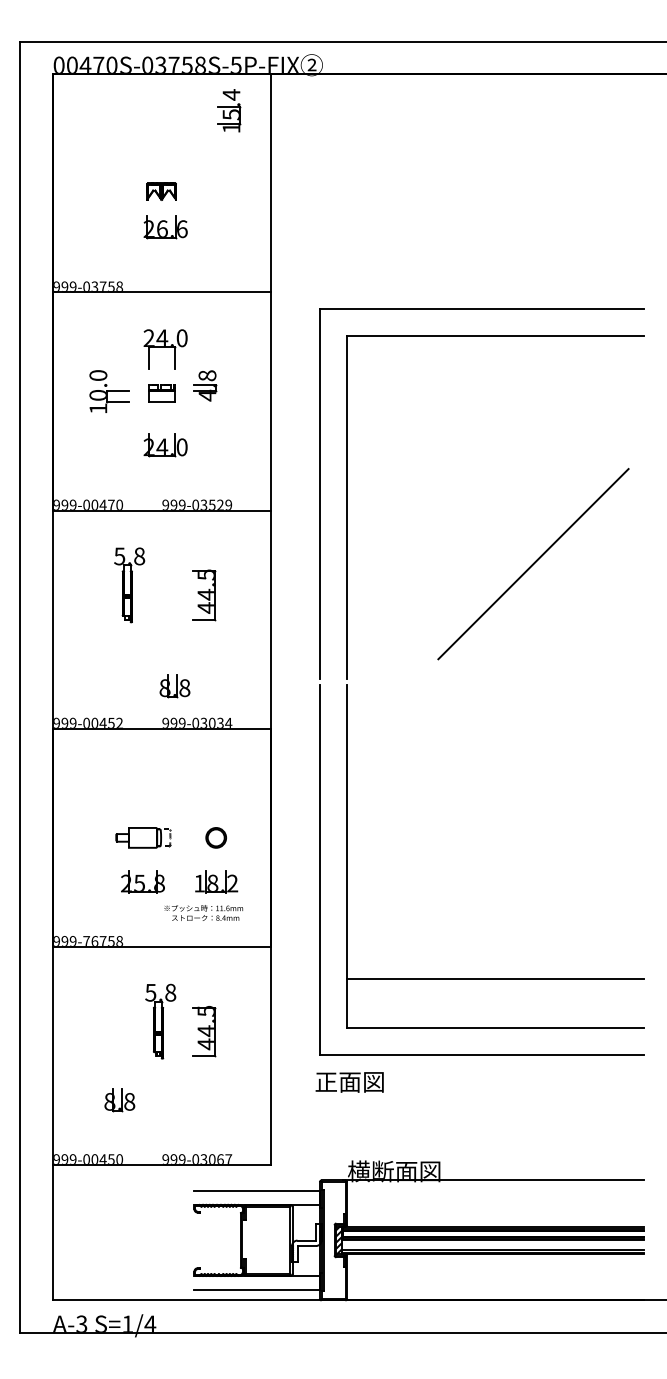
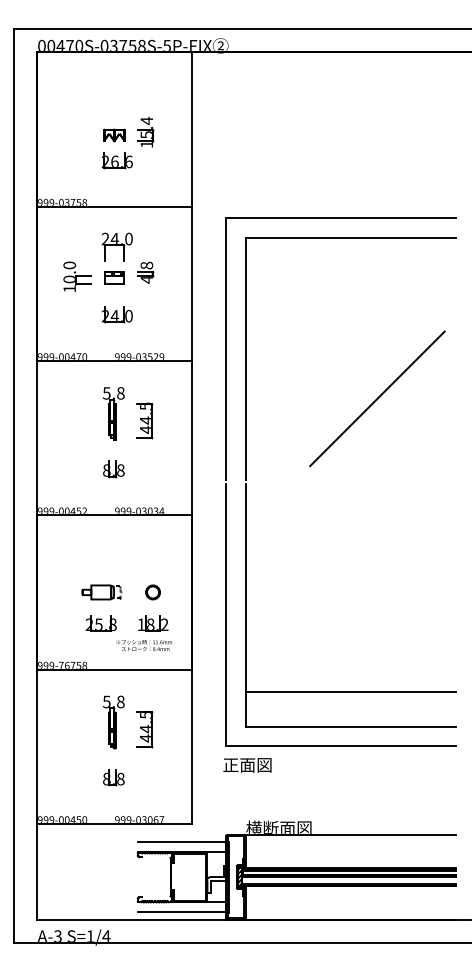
part: (229, 109) -> (145, 131), moved
part: (129, 584) -> (113, 413), moved
part: (174, 686) -> (113, 469), moved
part: (119, 1099) -> (113, 777), moved

